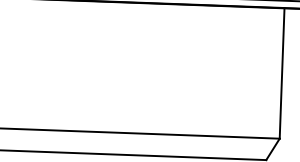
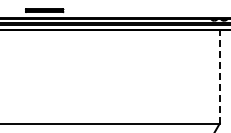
line: (281, 72) -> (219, 76), solid -> dashed

